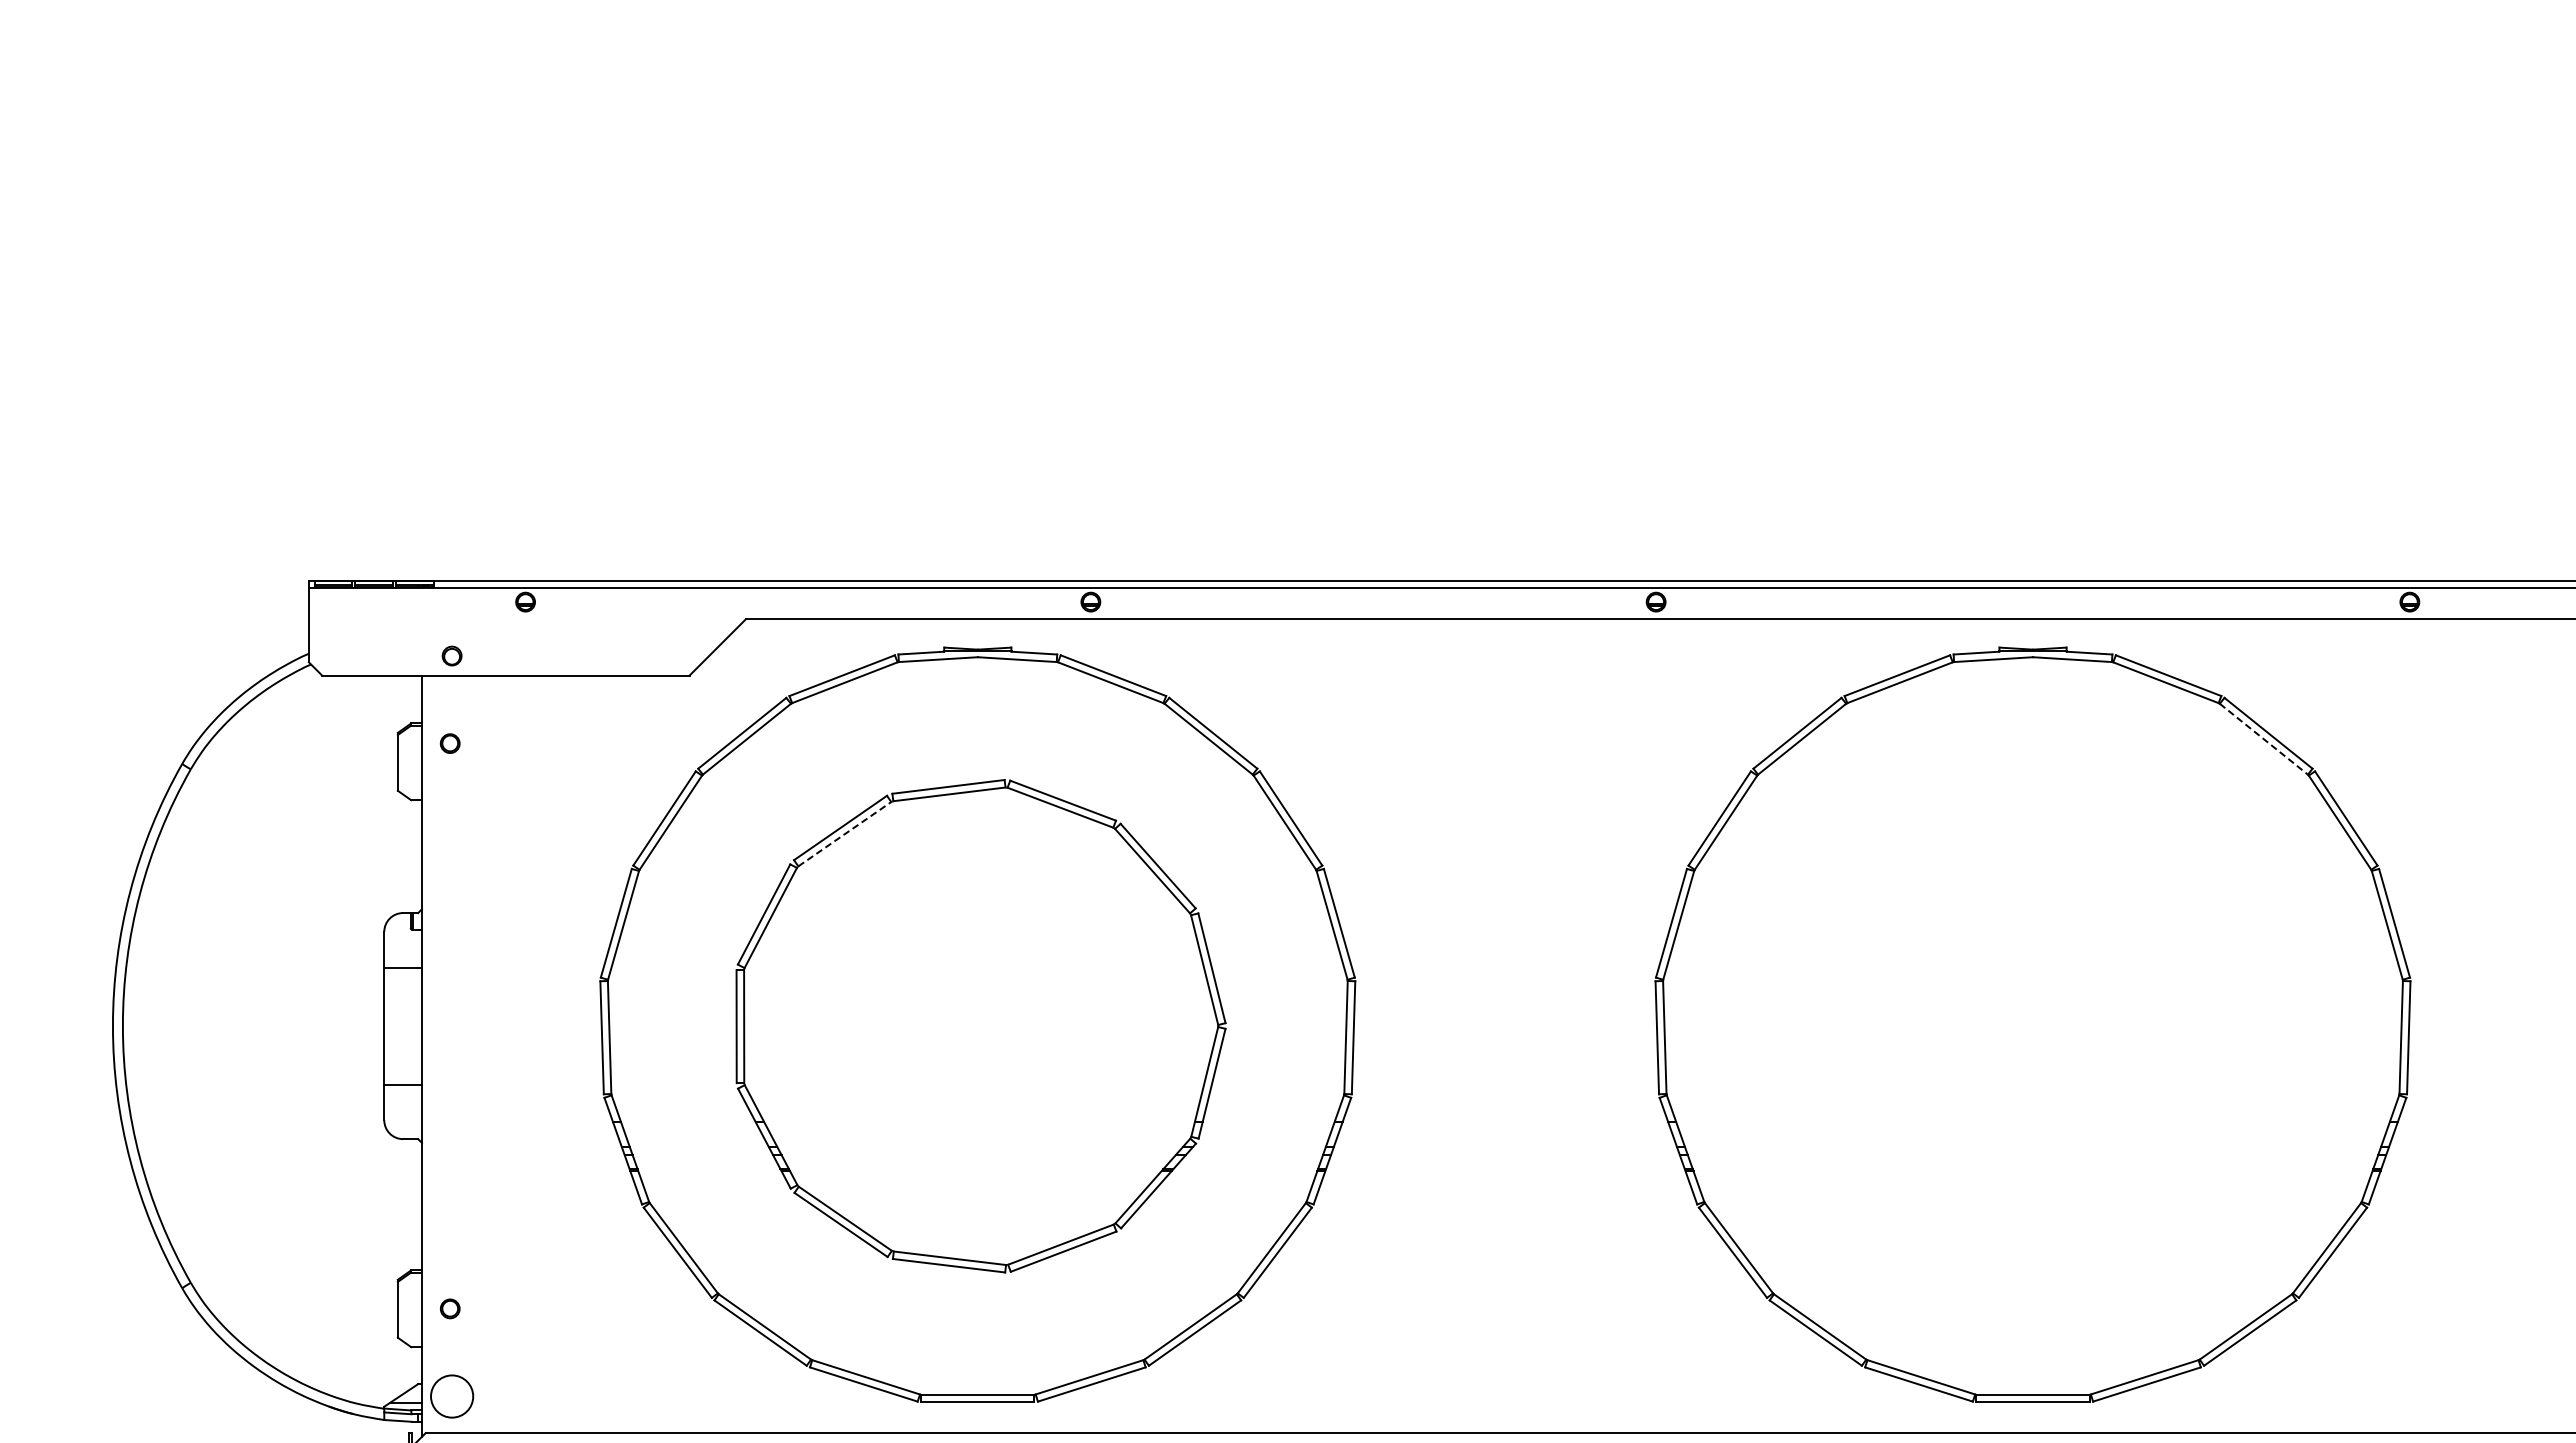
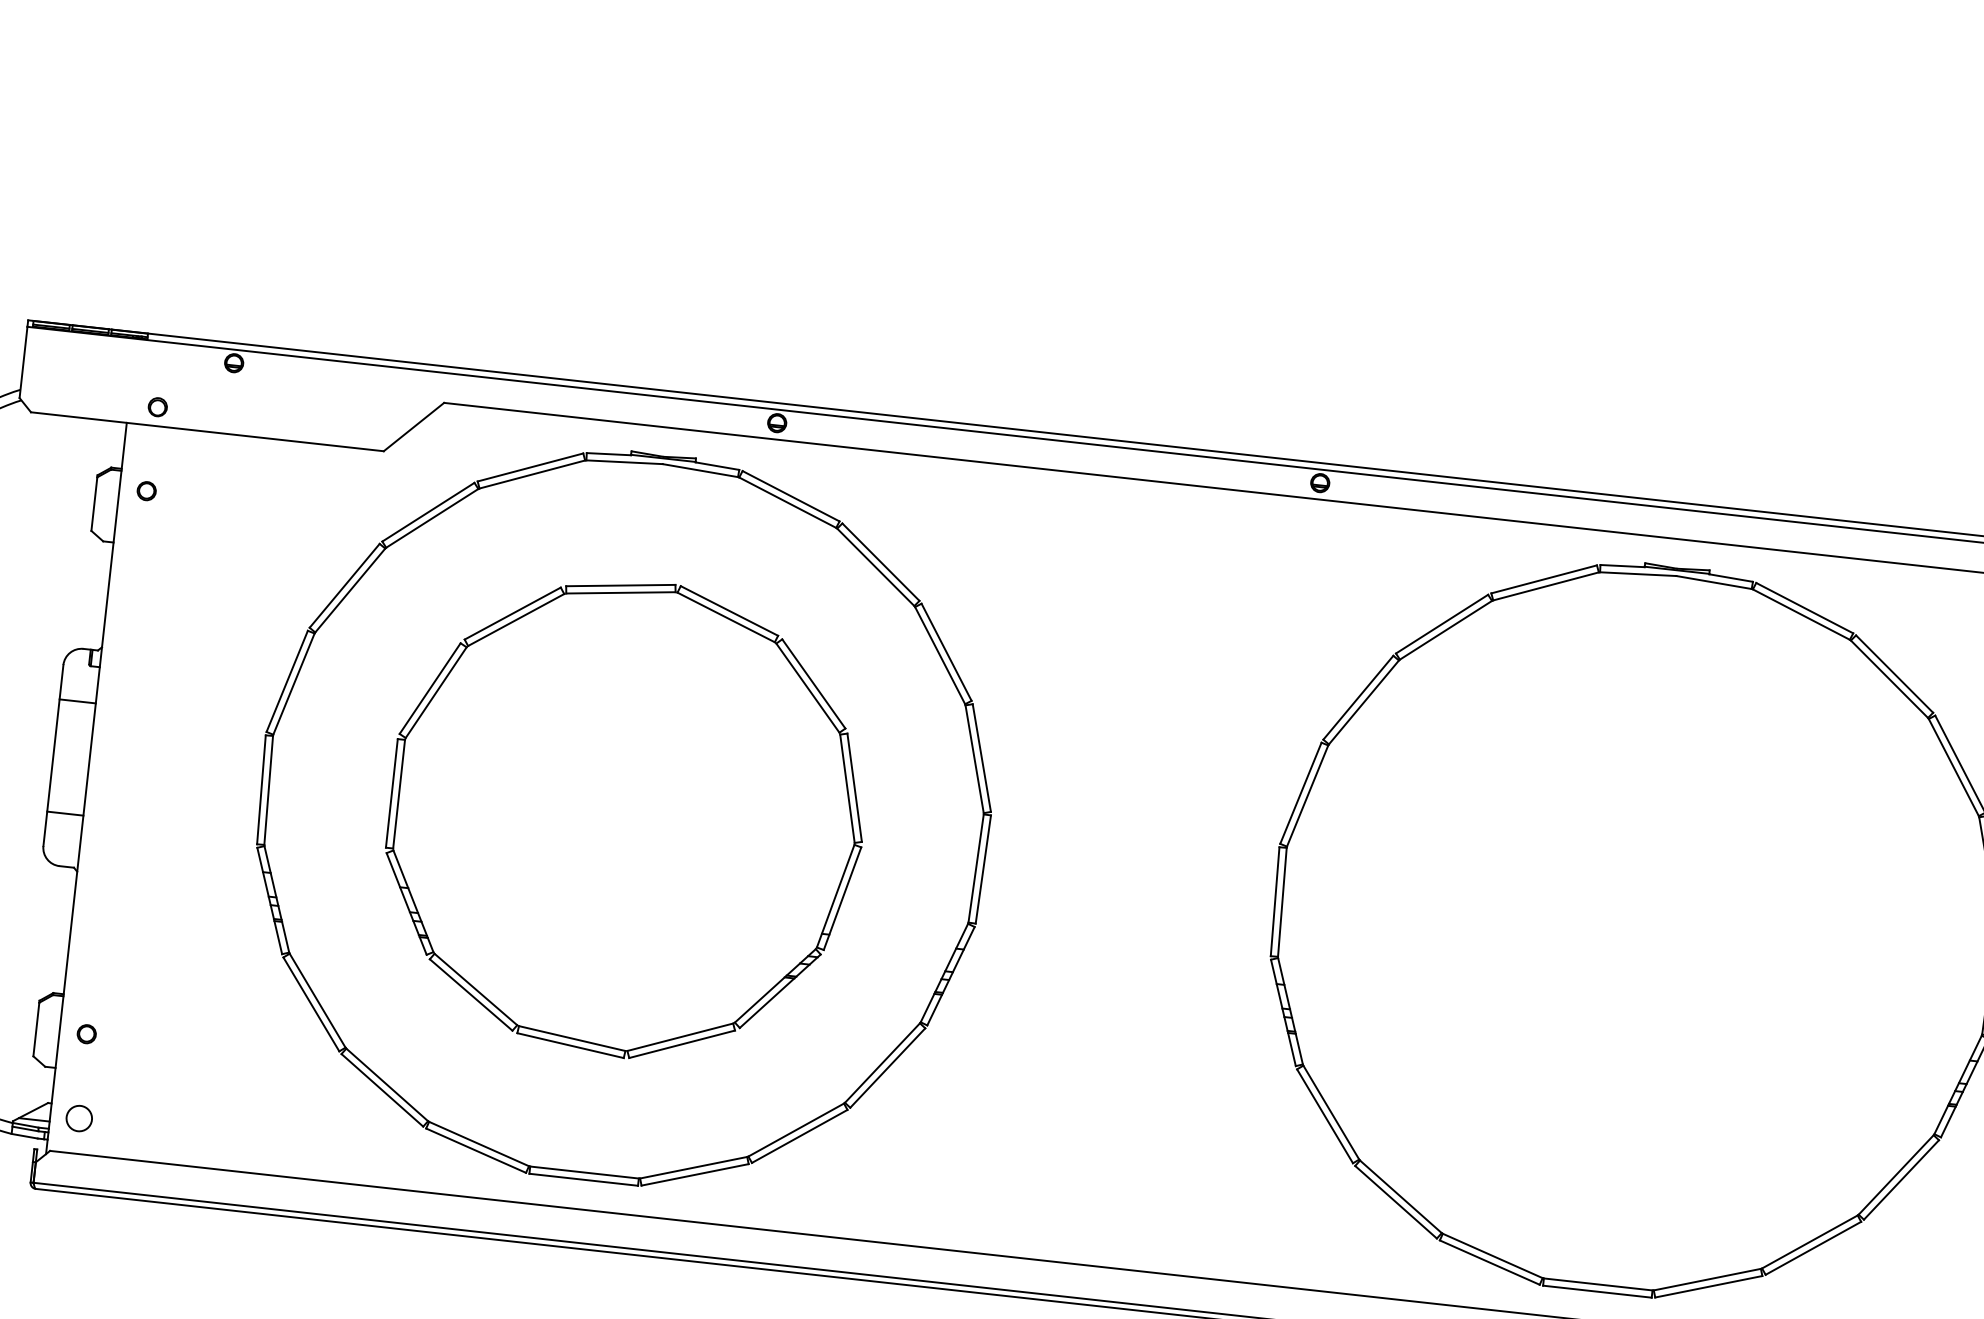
line: (2263, 739) -> (1889, 679), dashed -> solid
line: (844, 834) -> (515, 620), dashed -> solid
circle: (451, 1396) -> (78, 1118), size x0.62

